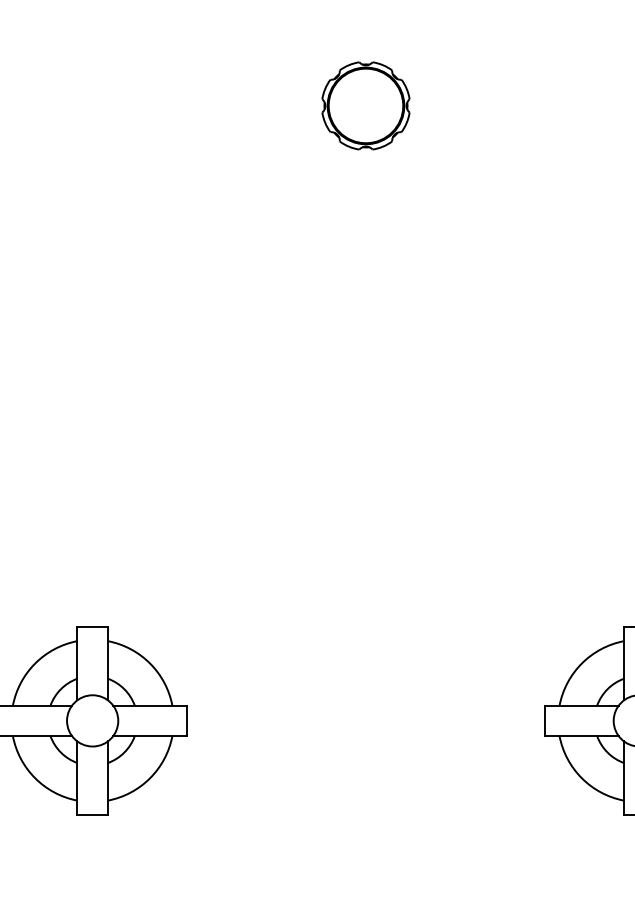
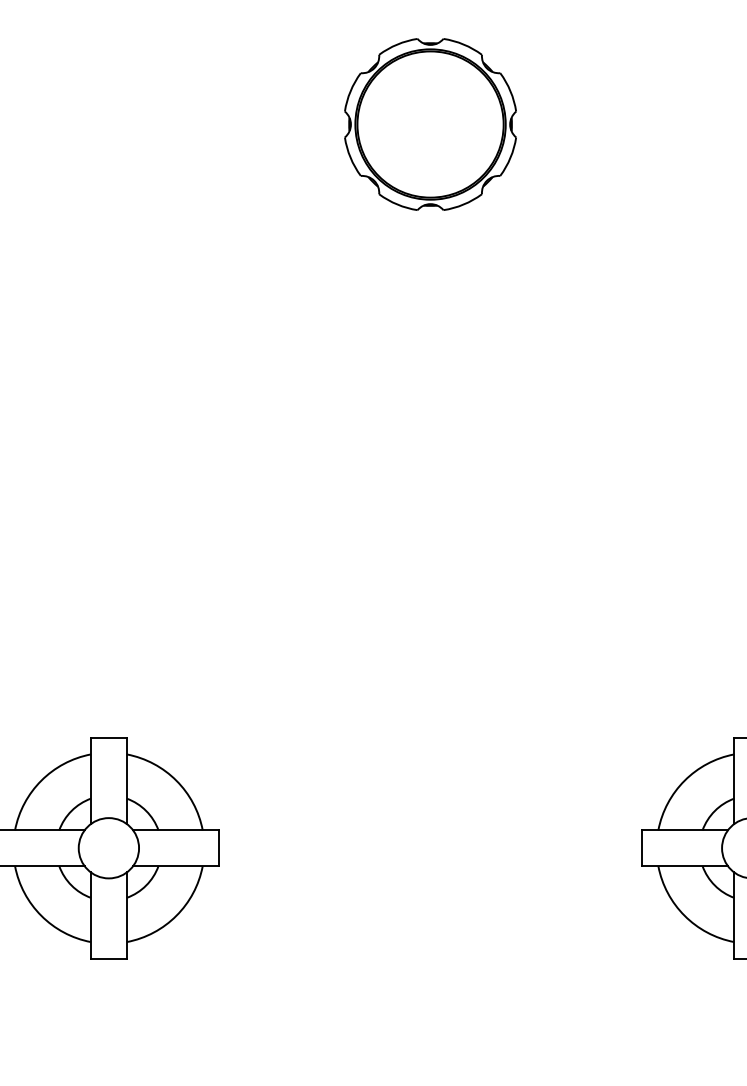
part: (365, 105) -> (429, 124), size x1.67

